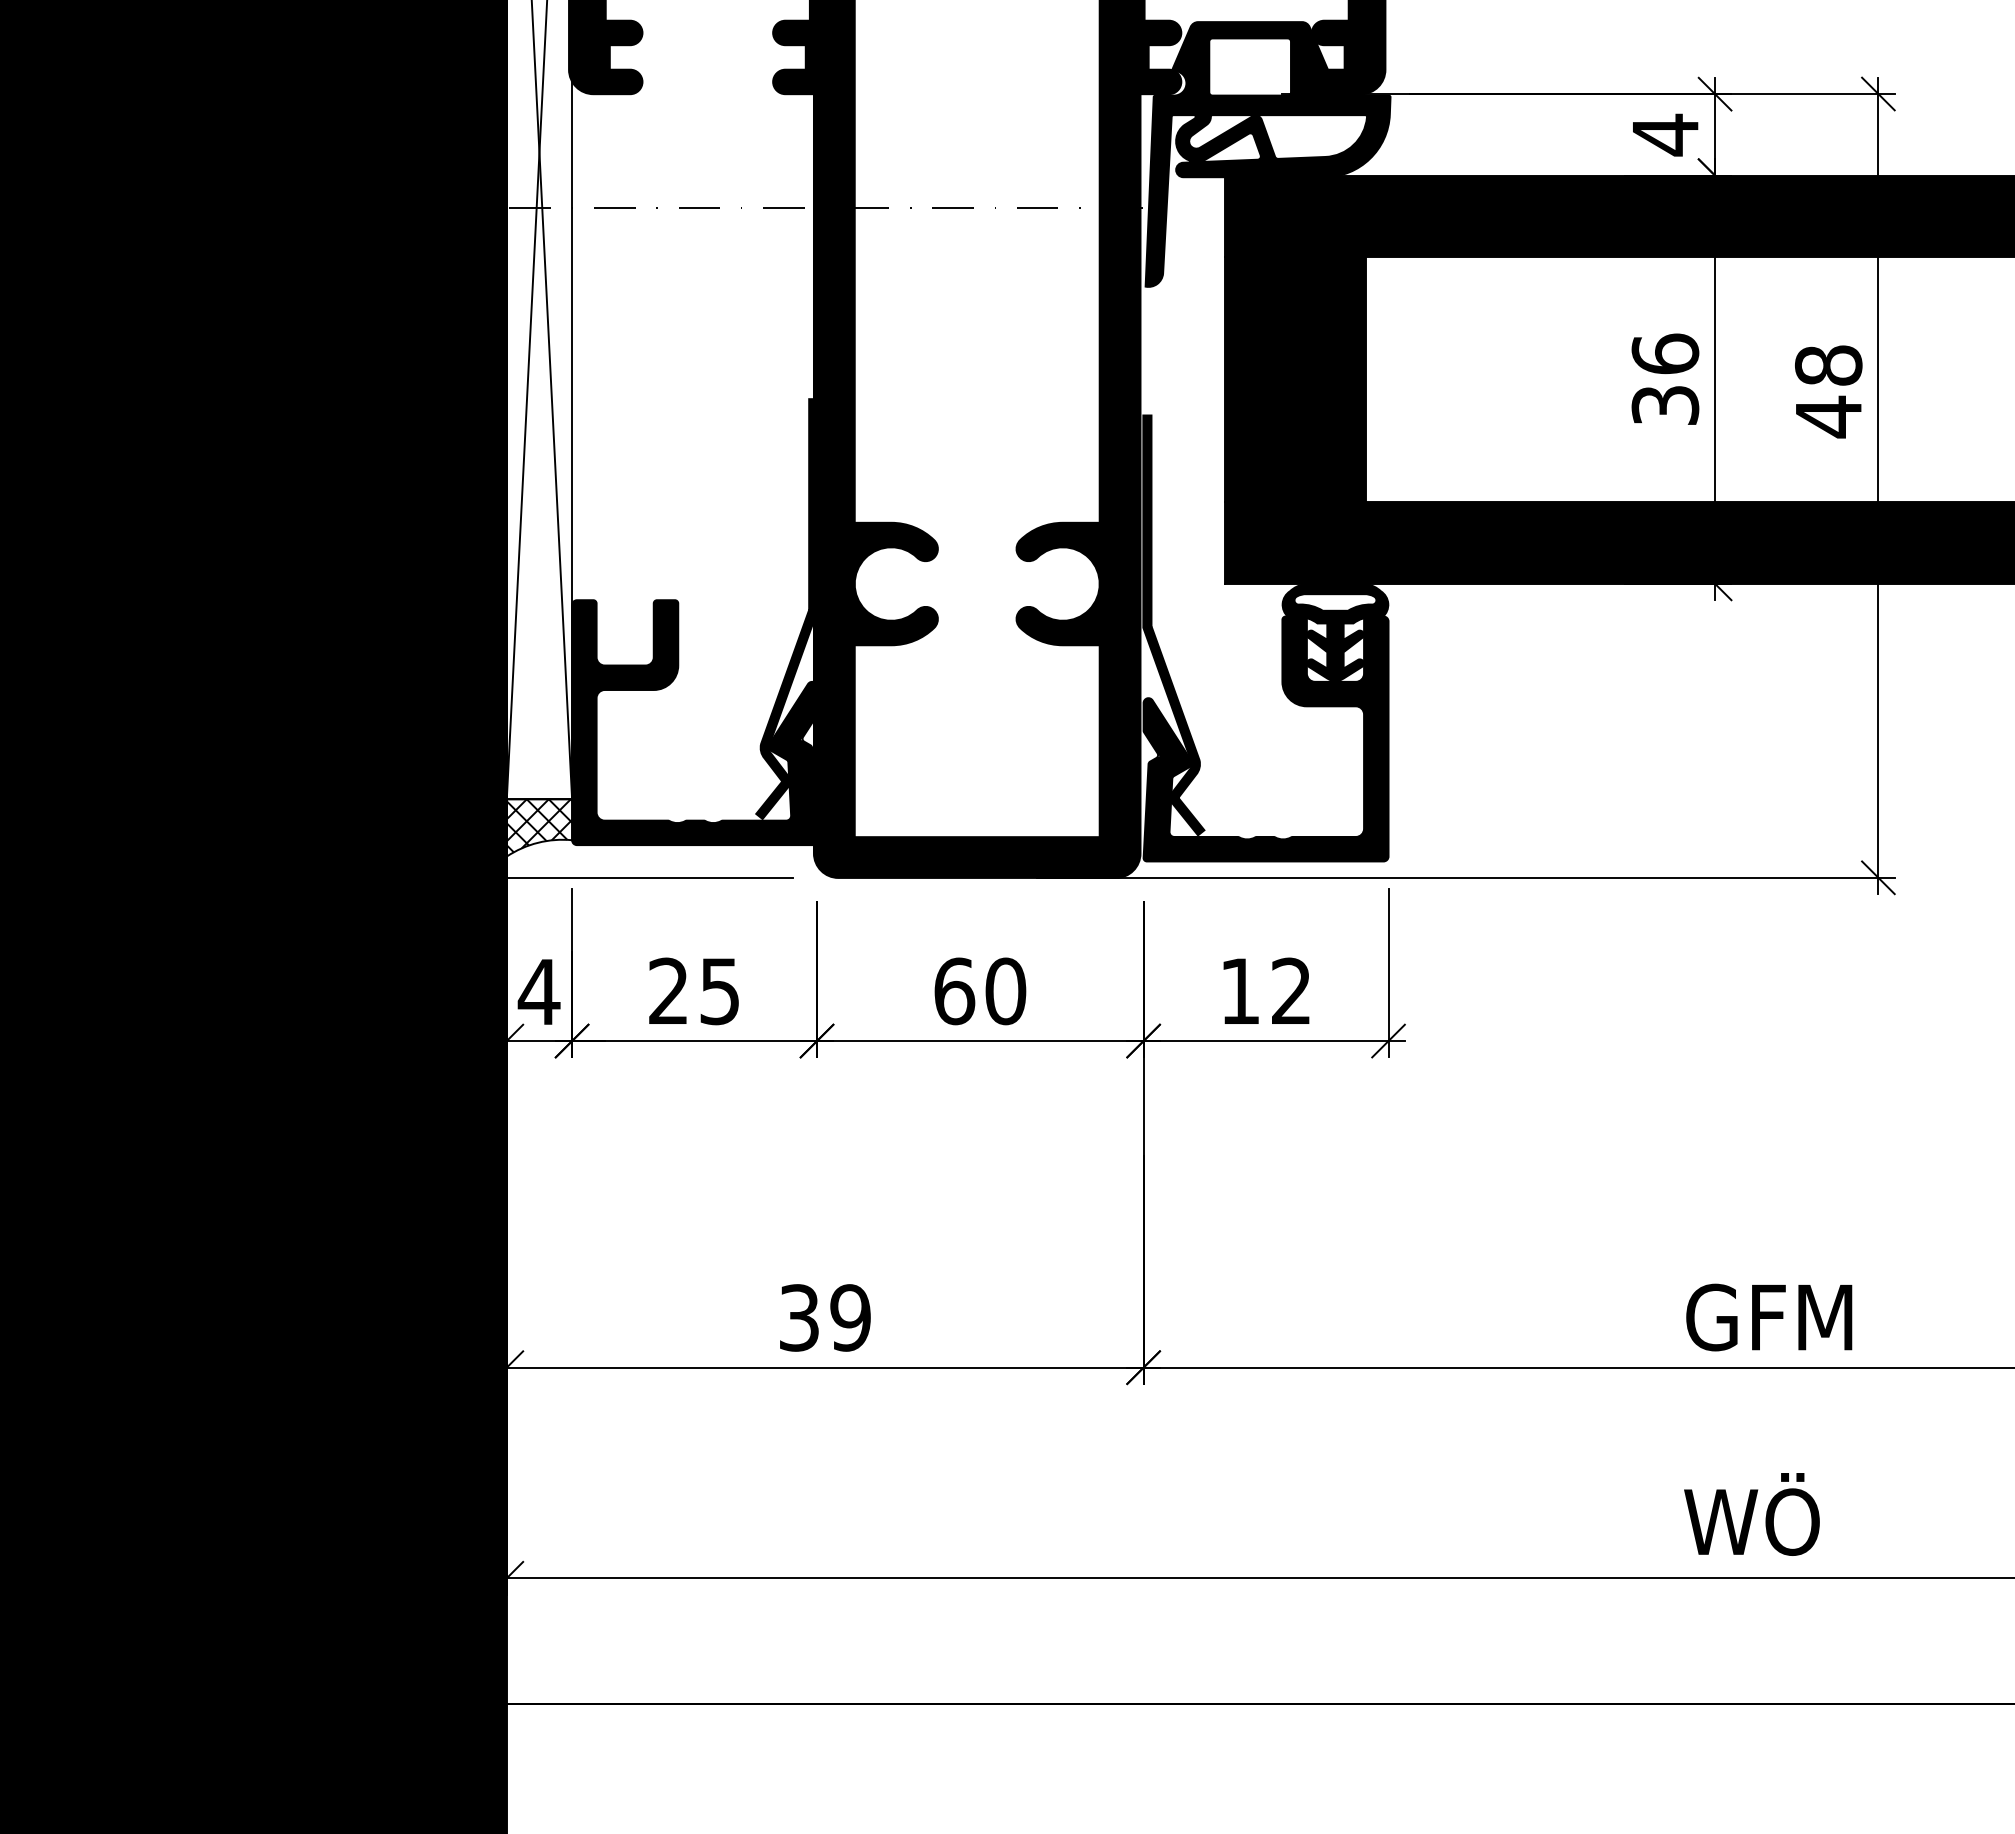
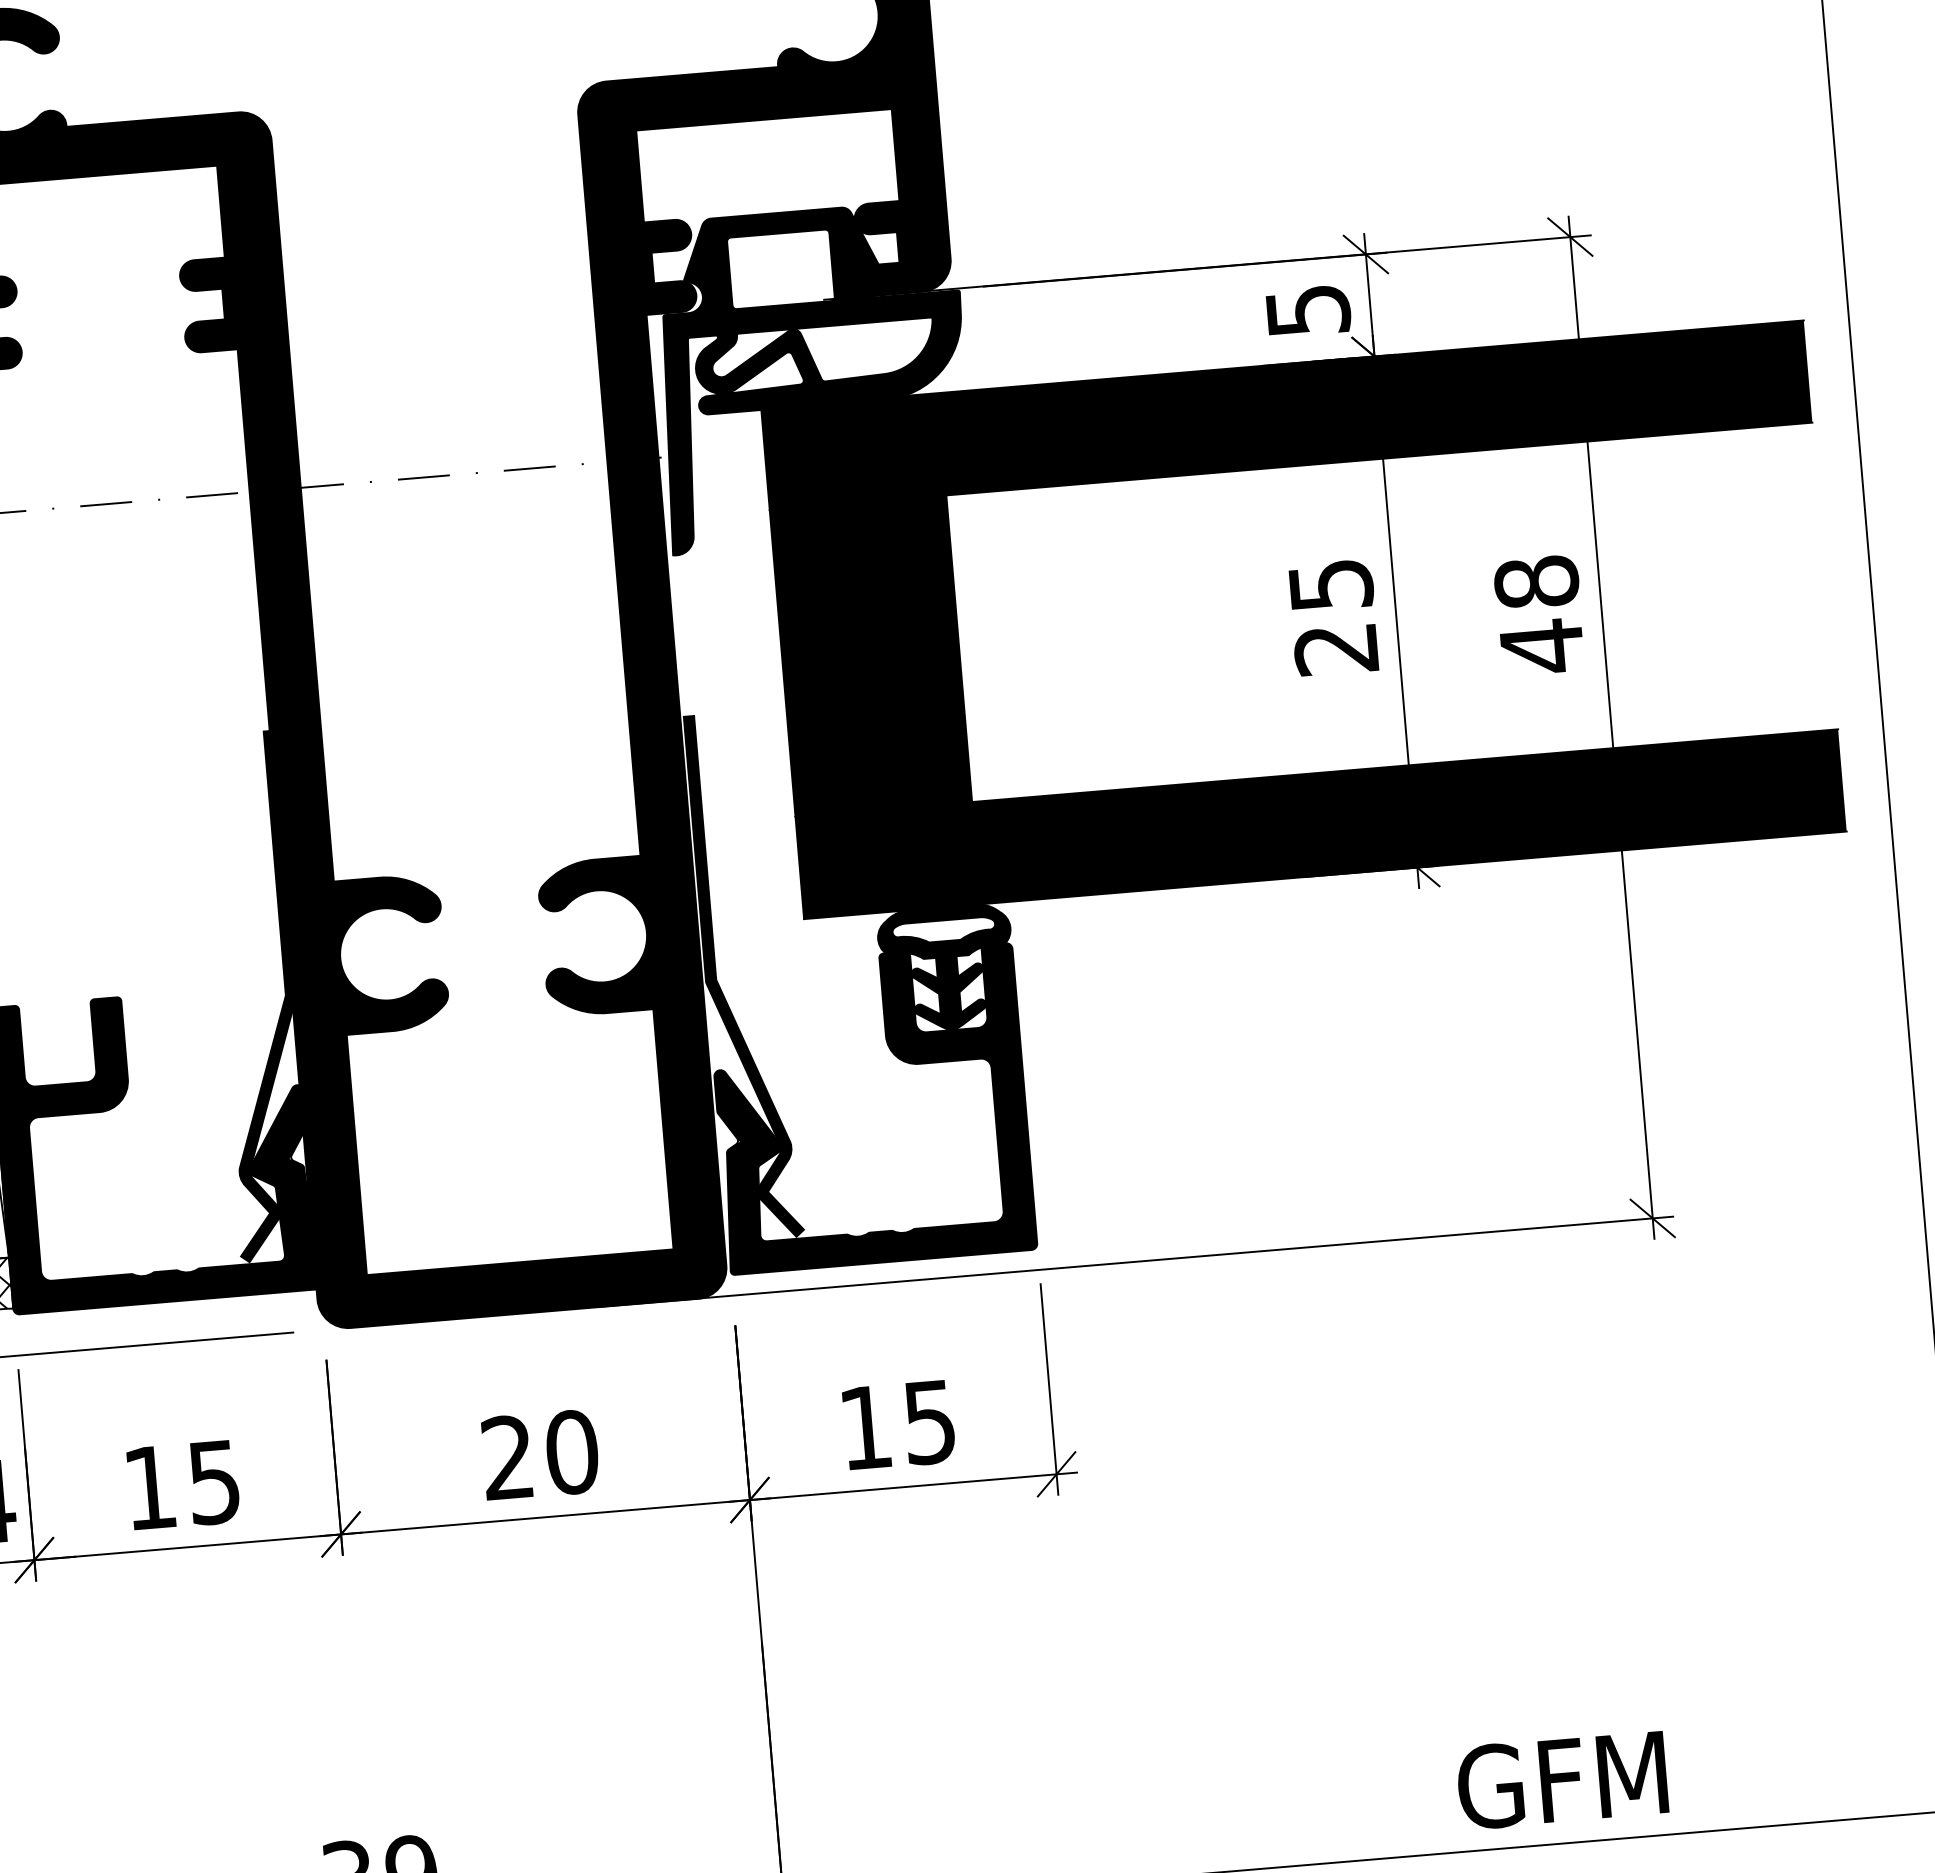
text: (1666, 134) -> (1309, 310), 4 -> 5
text: (1665, 379) -> (1333, 616), 36 -> 25
text: (668, 990) -> (149, 1486), 25 -> 15
text: (954, 991) -> (507, 1457), 60 -> 20
text: (1291, 991) -> (929, 1422), 12 -> 15

